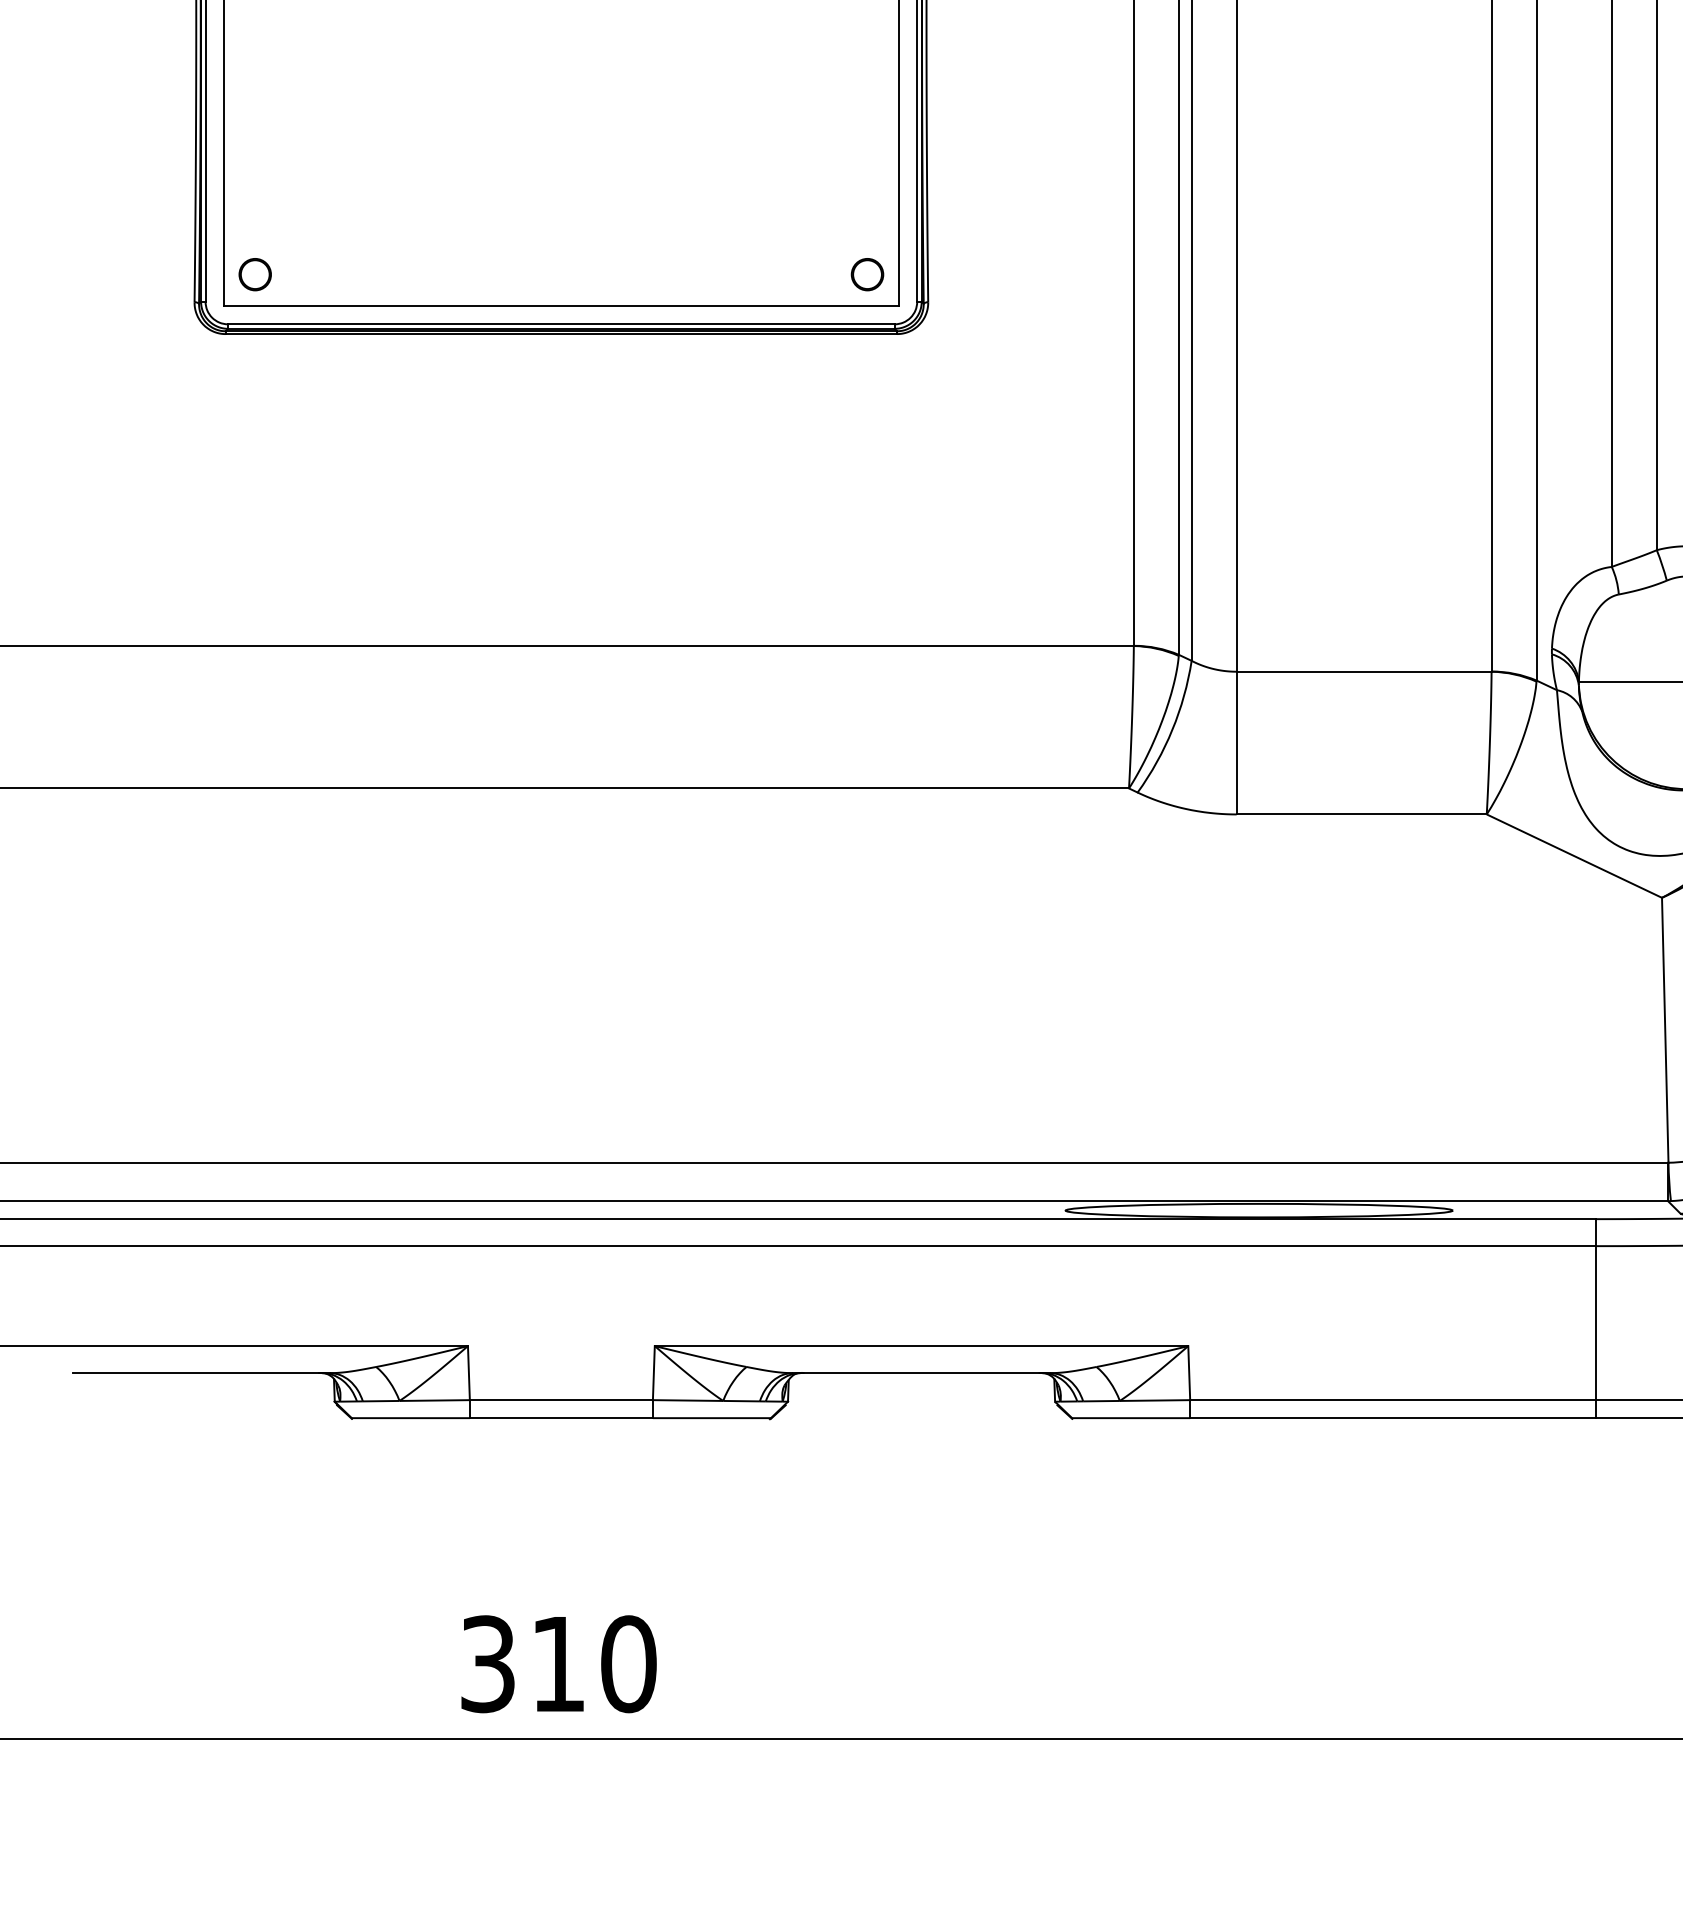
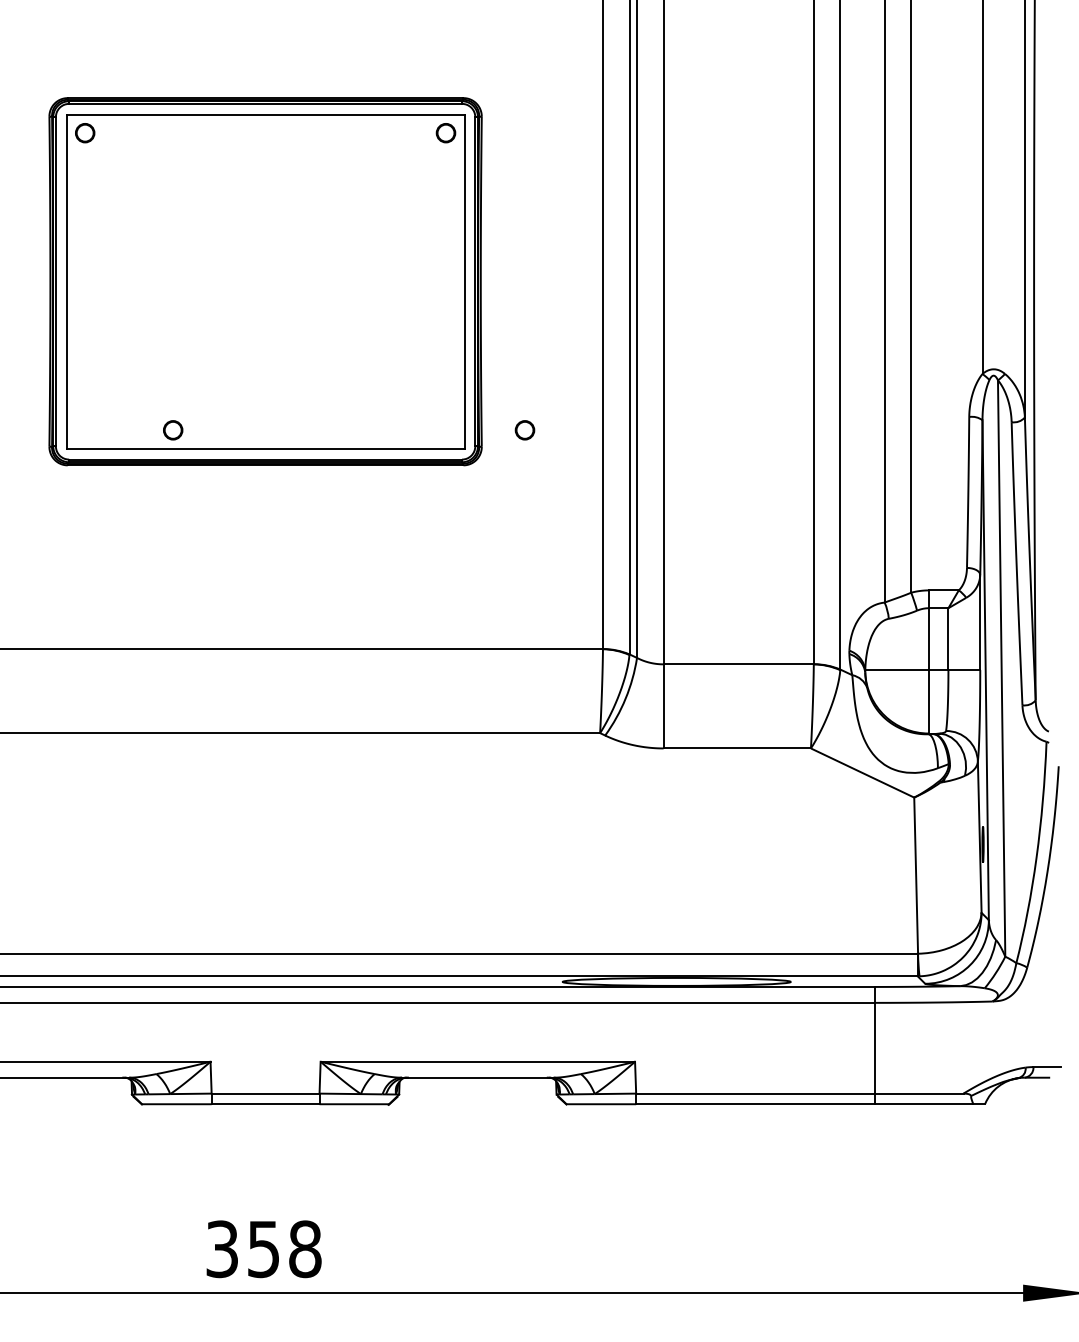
circle: (255, 274) -> (173, 430), moved
part: (866, 274) -> (524, 430), moved
text: (593, 1664) -> (284, 1249), 310 -> 358

